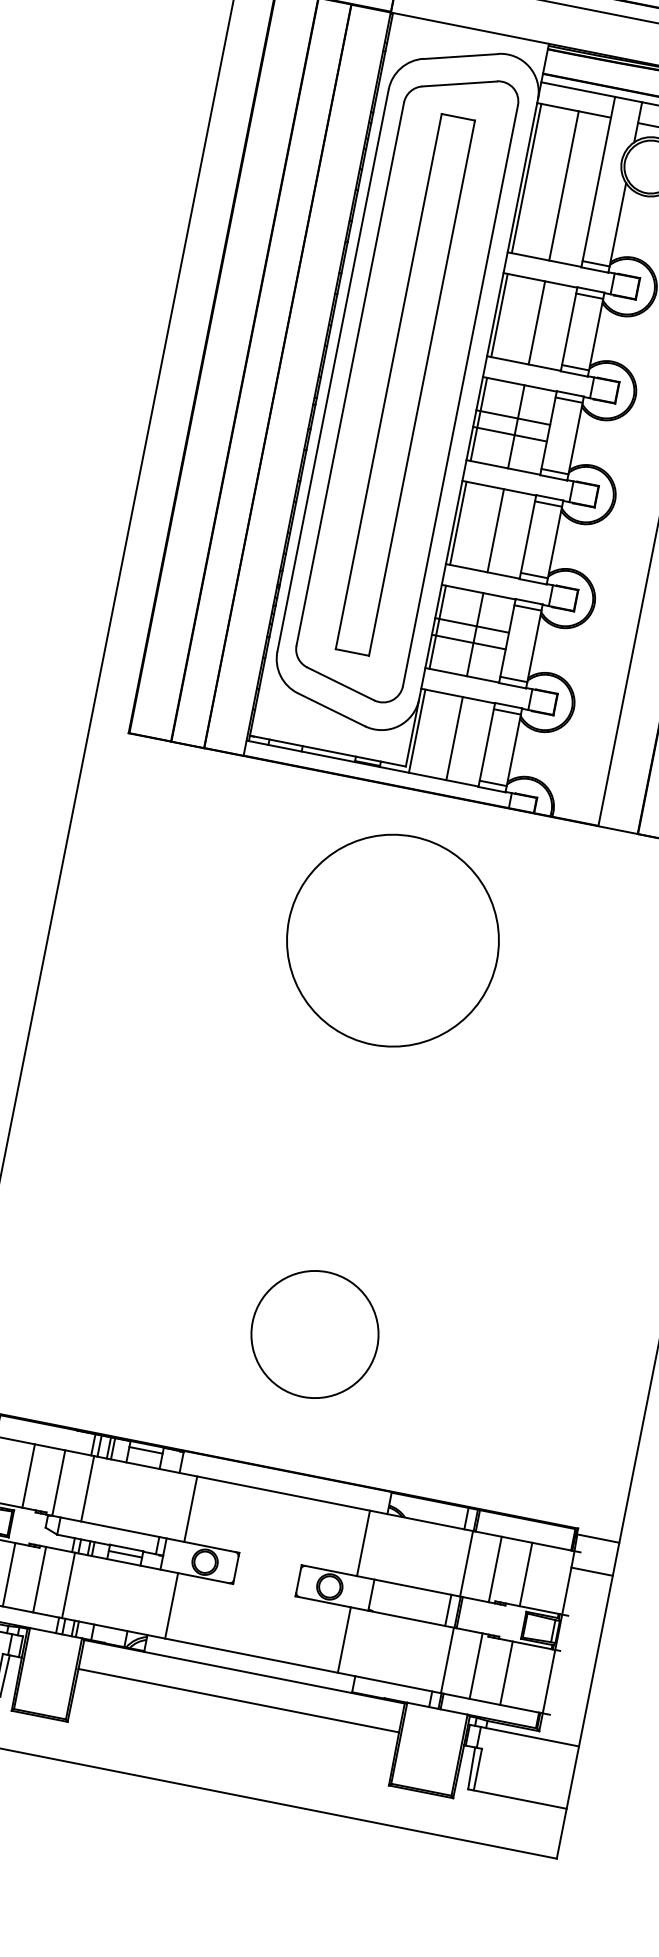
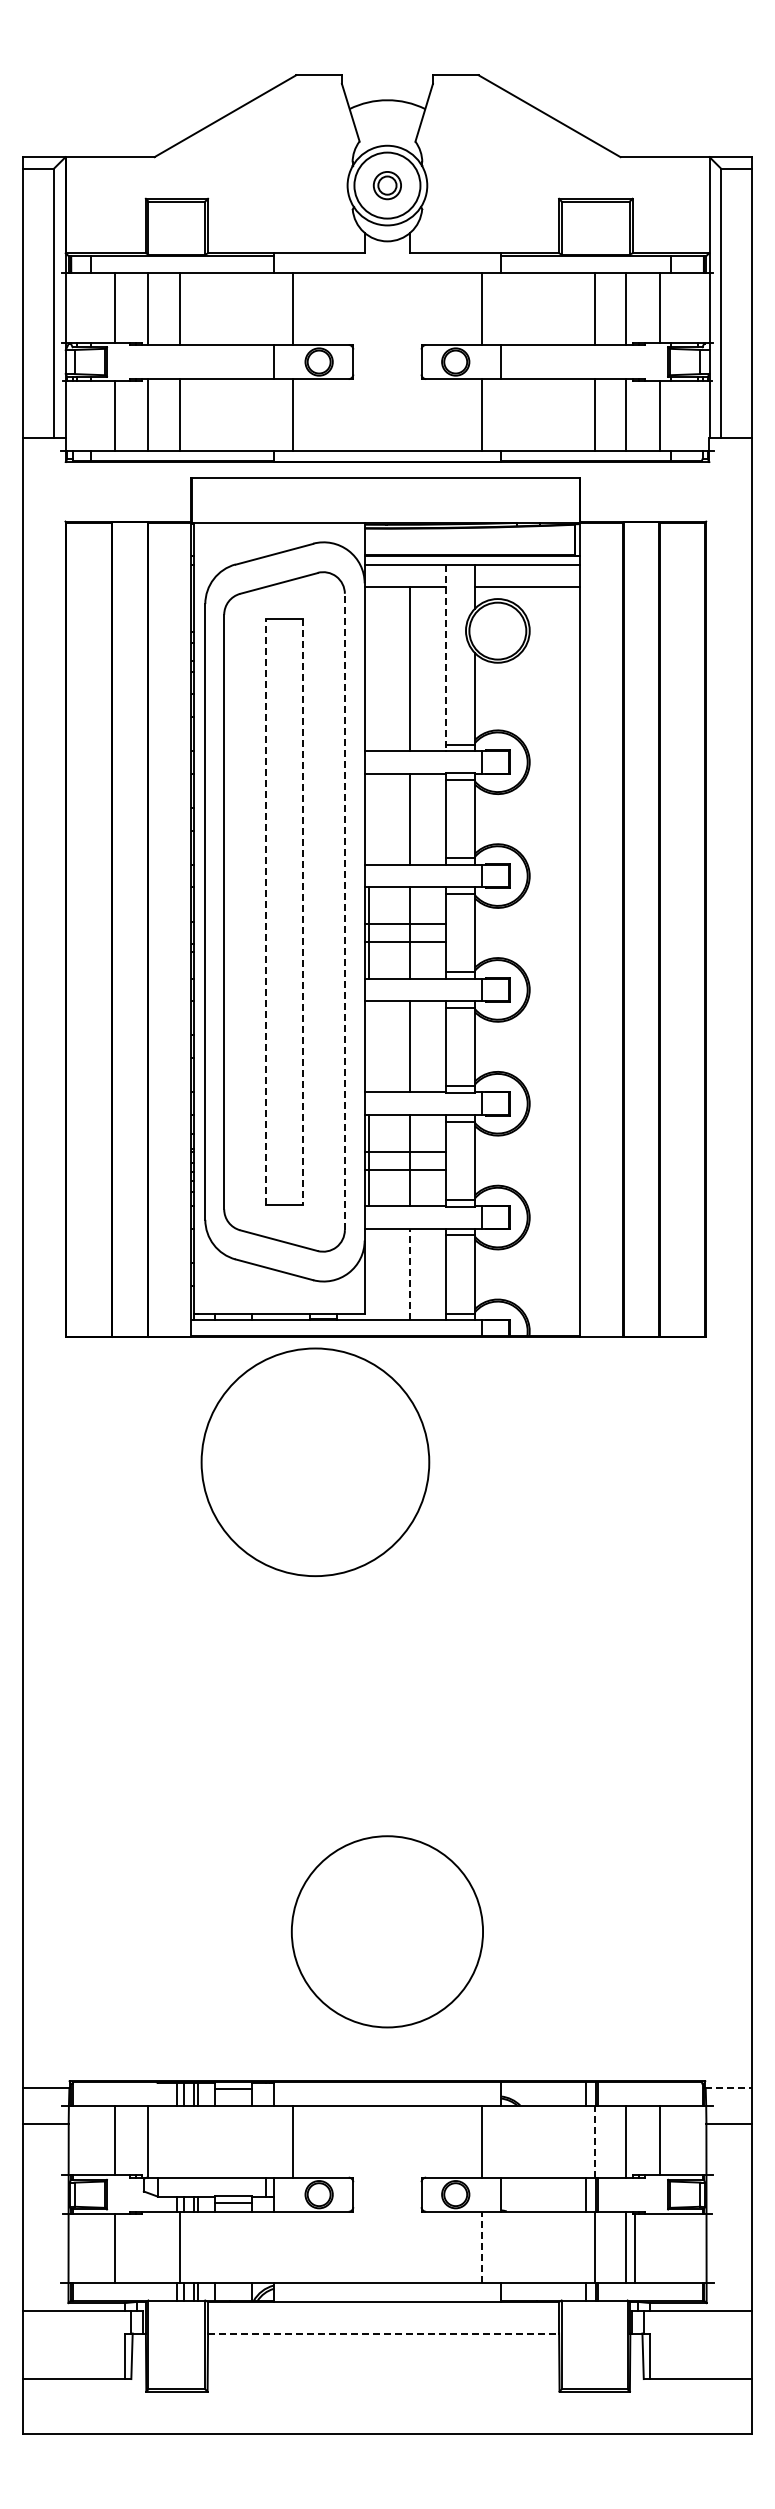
line: (526, 177) -> (369, 668), removed
line: (598, 182) -> (445, 658), solid -> dashed
line: (499, 314) -> (369, 818), removed
line: (389, 381) -> (266, 911), solid -> dashed
line: (421, 388) -> (302, 912), solid -> dashed
line: (460, 395) -> (344, 911), solid -> dashed
line: (458, 523) -> (369, 1046), removed
line: (417, 731) -> (369, 1274), removed
line: (454, 738) -> (410, 1274), solid -> dashed
circle: (393, 939) -> (315, 1461), moved
circle: (315, 1334) -> (387, 1931), size x1.4
line: (88, 1488) -> (180, 2141), removed
line: (599, 1538) -> (729, 2087), solid -> dashed
line: (467, 1563) -> (595, 2141), solid -> dashed
line: (39, 1579) -> (148, 2247), removed
line: (171, 1605) -> (292, 2247), removed
line: (344, 1640) -> (482, 2247), solid -> dashed
line: (506, 1672) -> (634, 2248), moved
line: (238, 1700) -> (383, 2333), solid -> dashed

